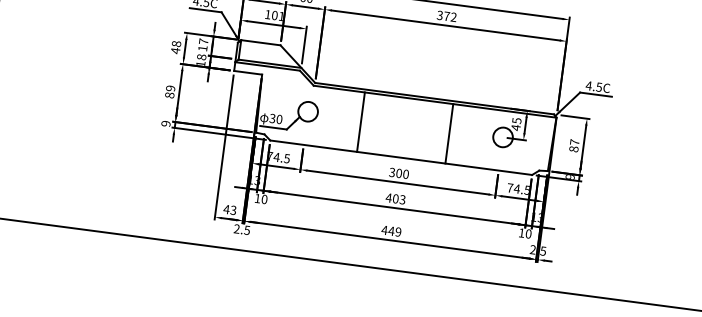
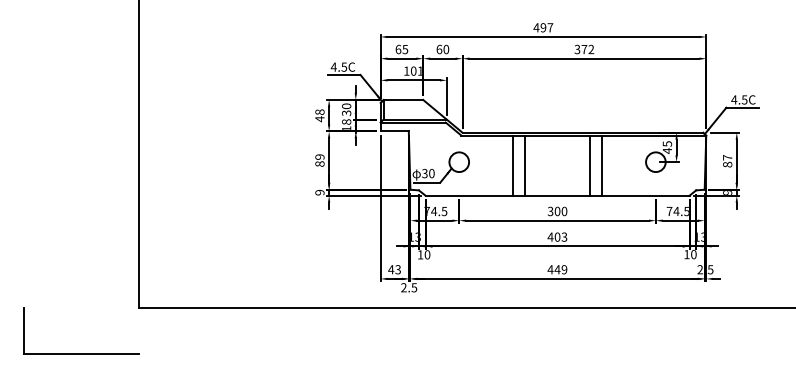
text: (203, 44) -> (346, 109), 17 -> 30
line: (372, 123) -> (524, 165), added
line: (437, 132) -> (590, 165), added

